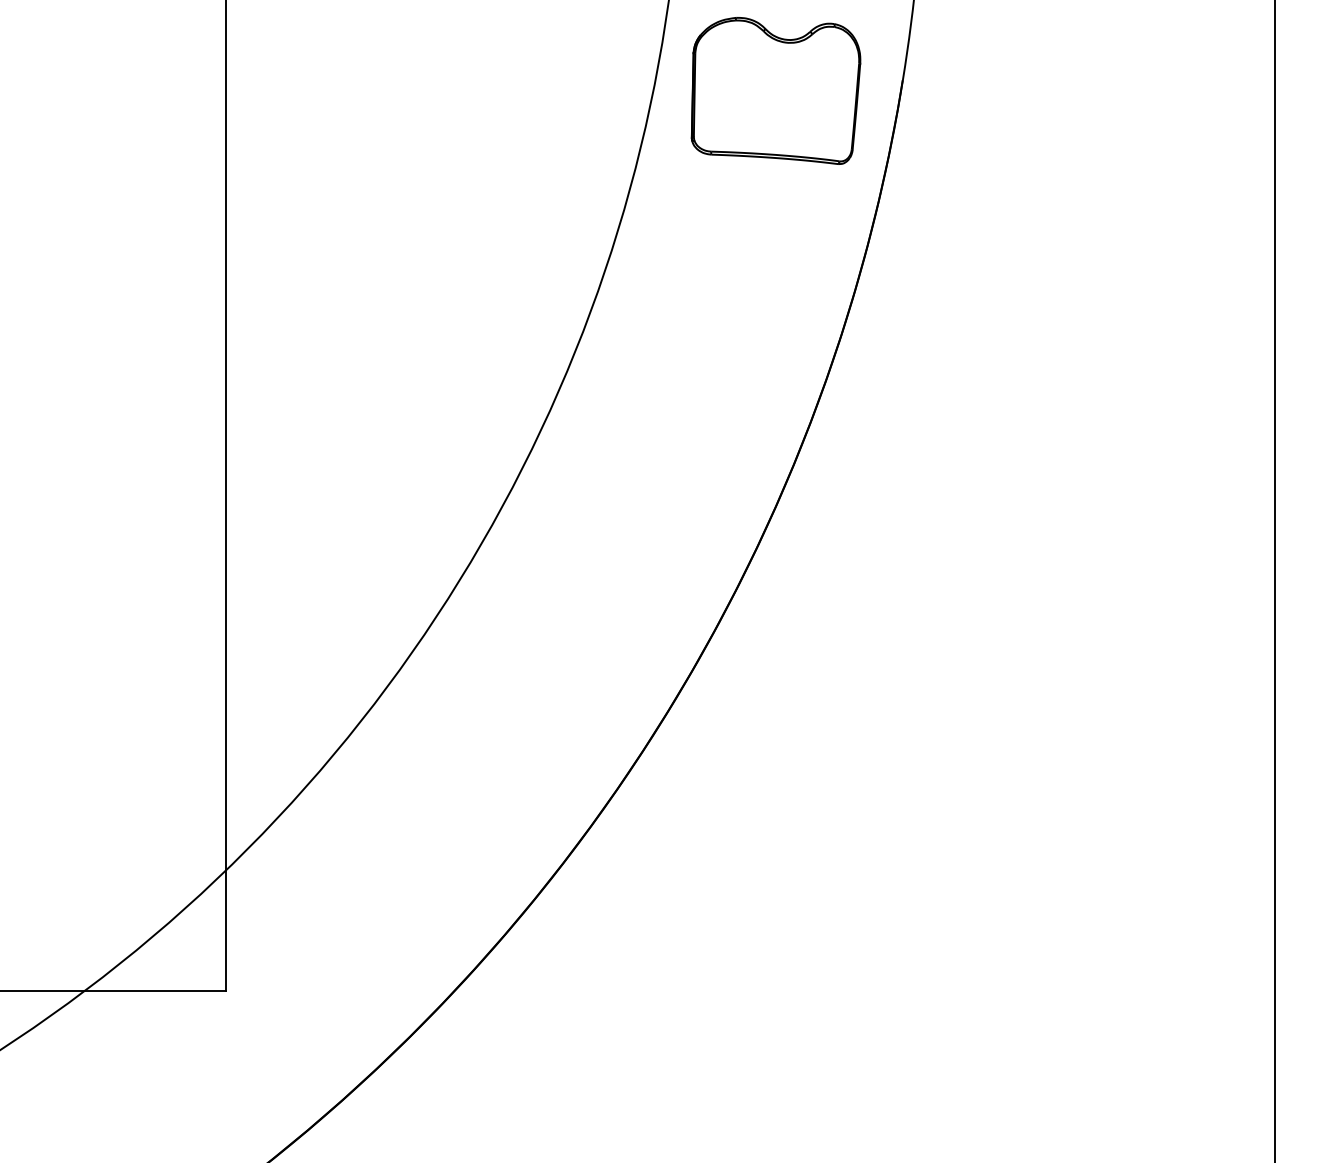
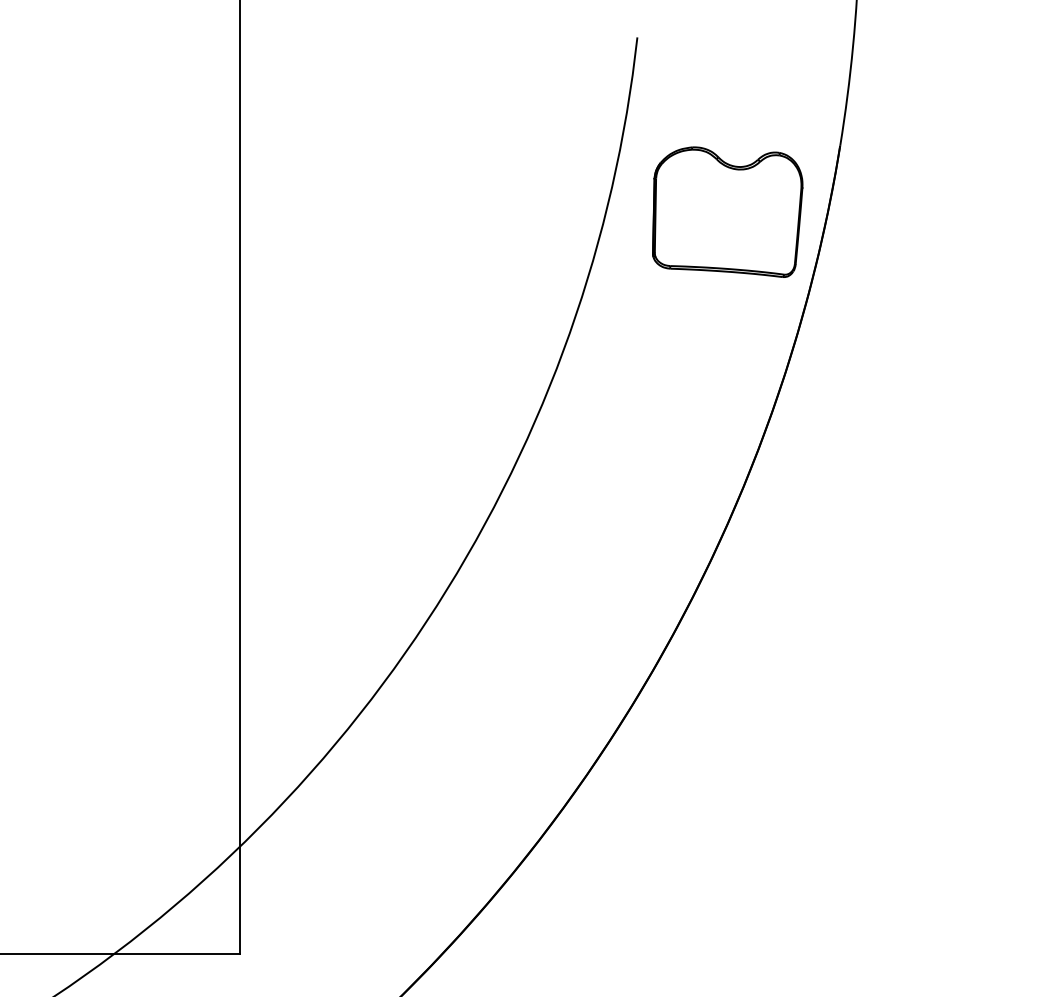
part: (775, 90) -> (727, 211), moved

